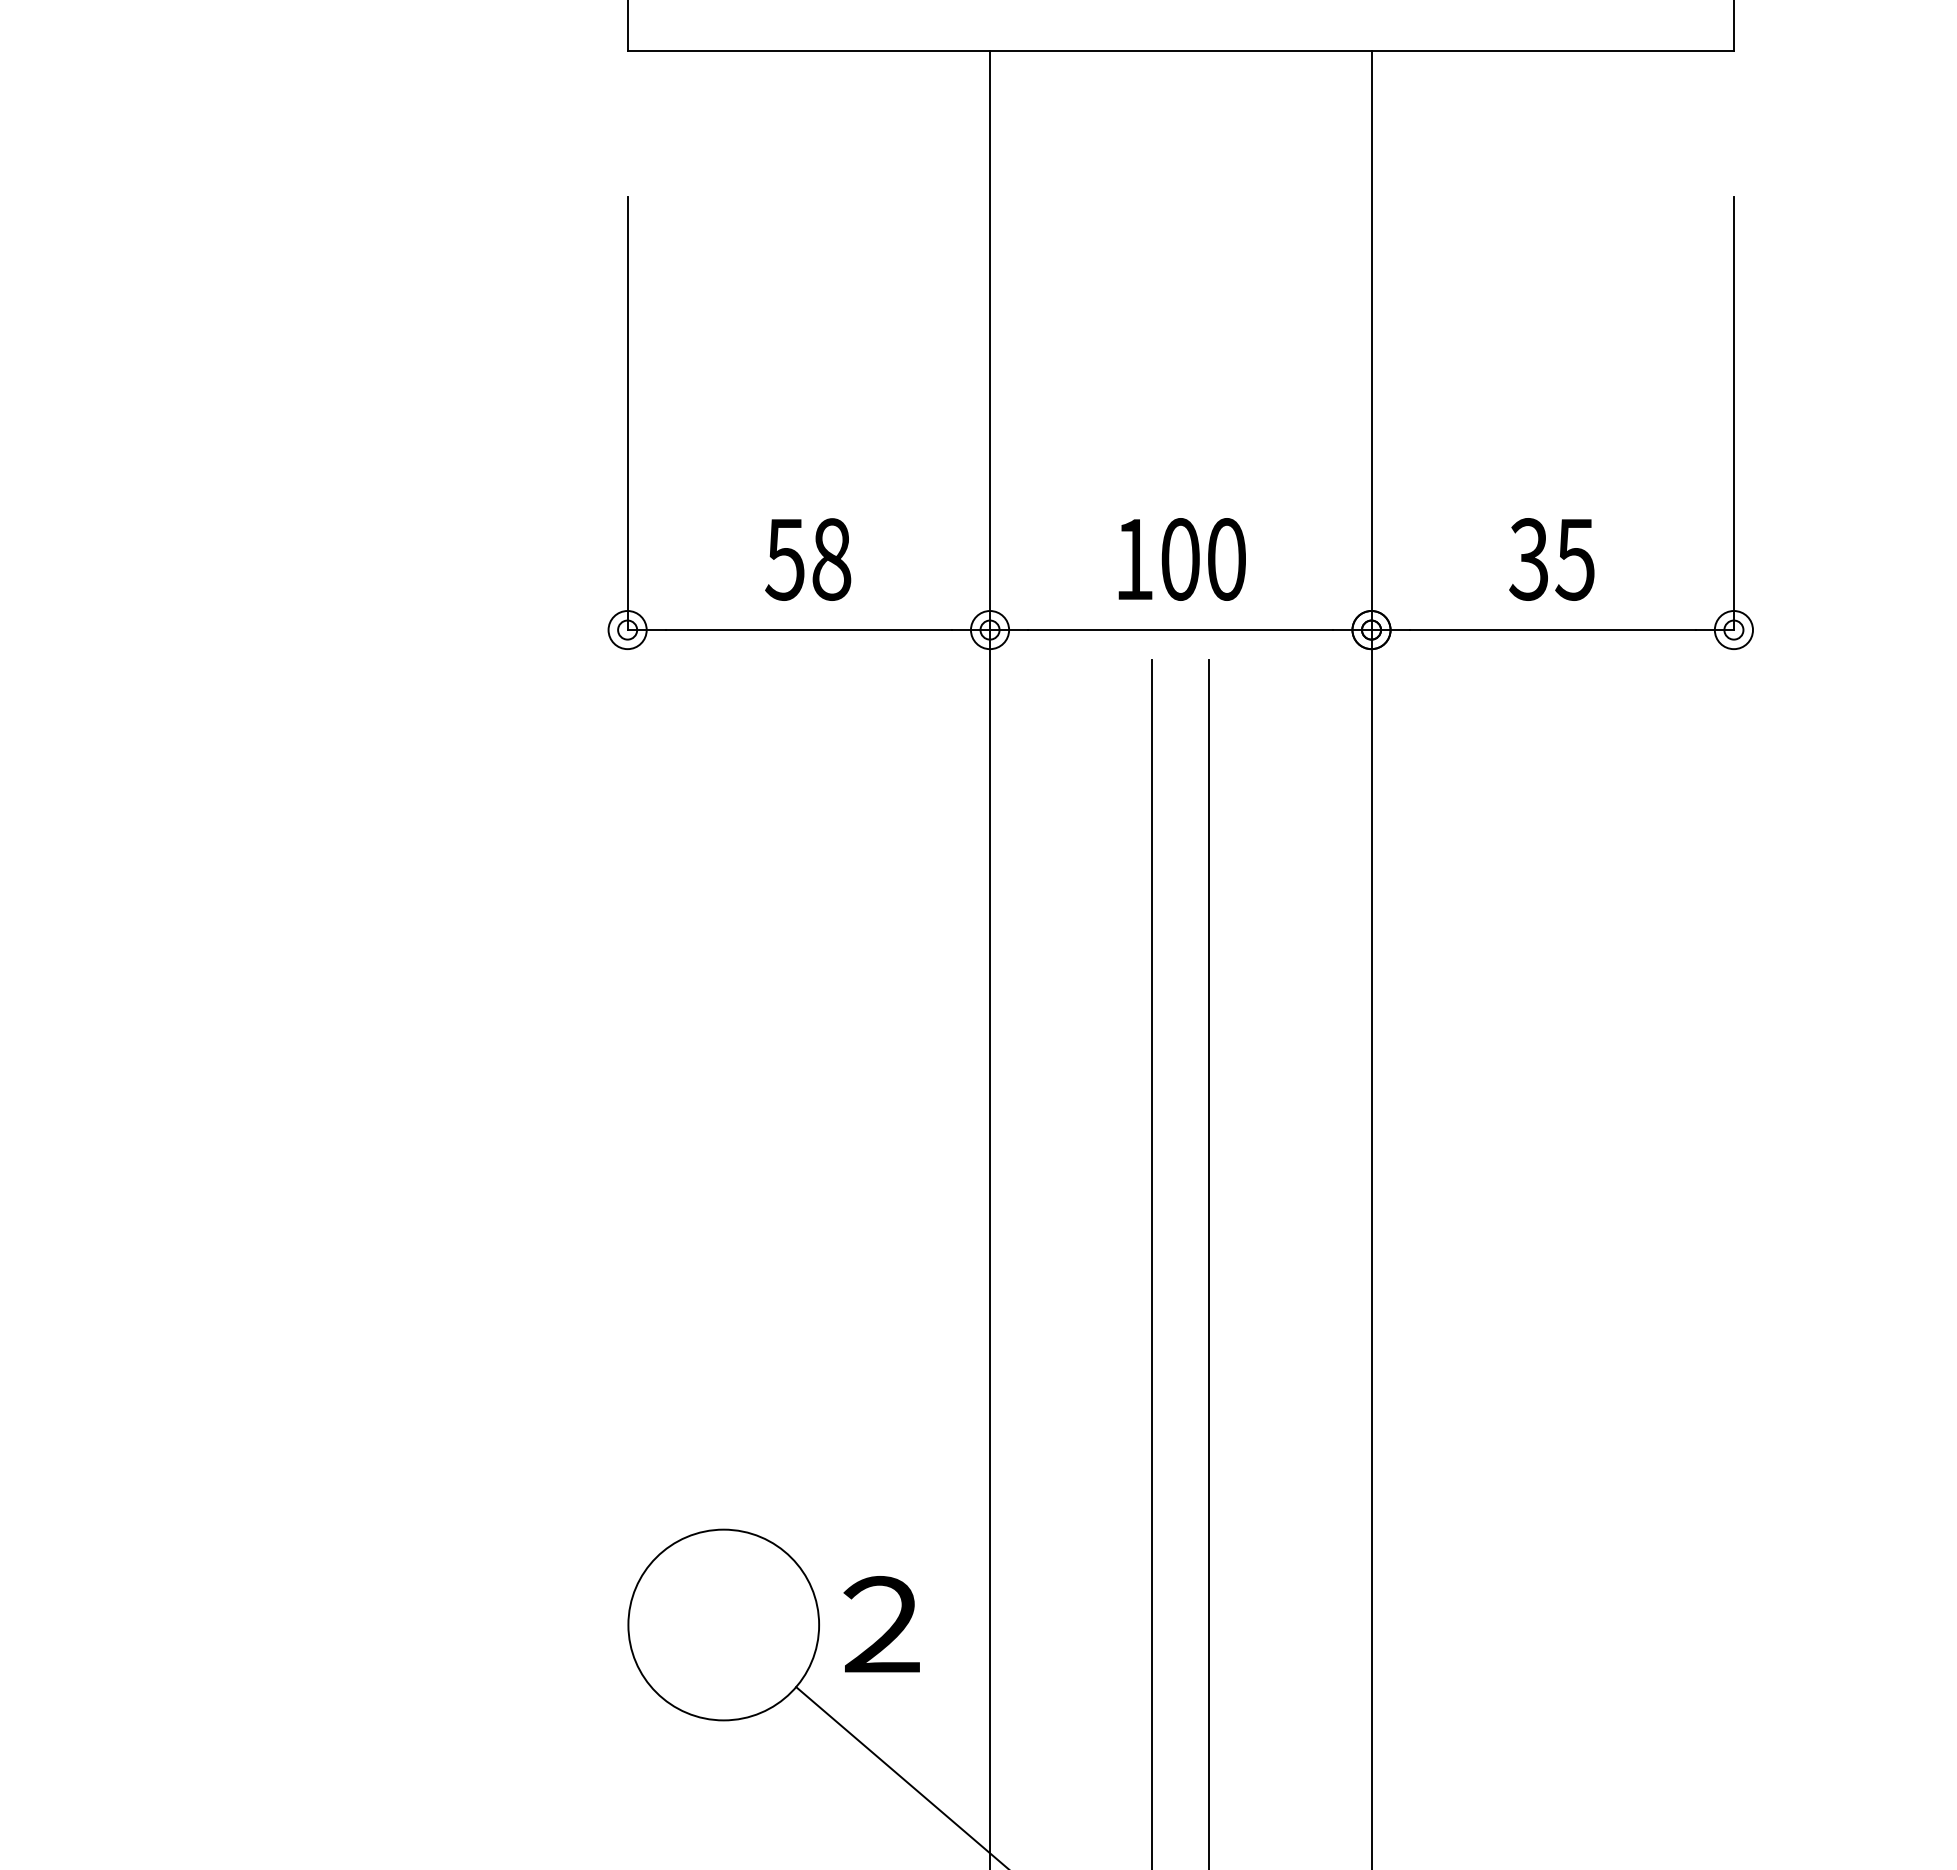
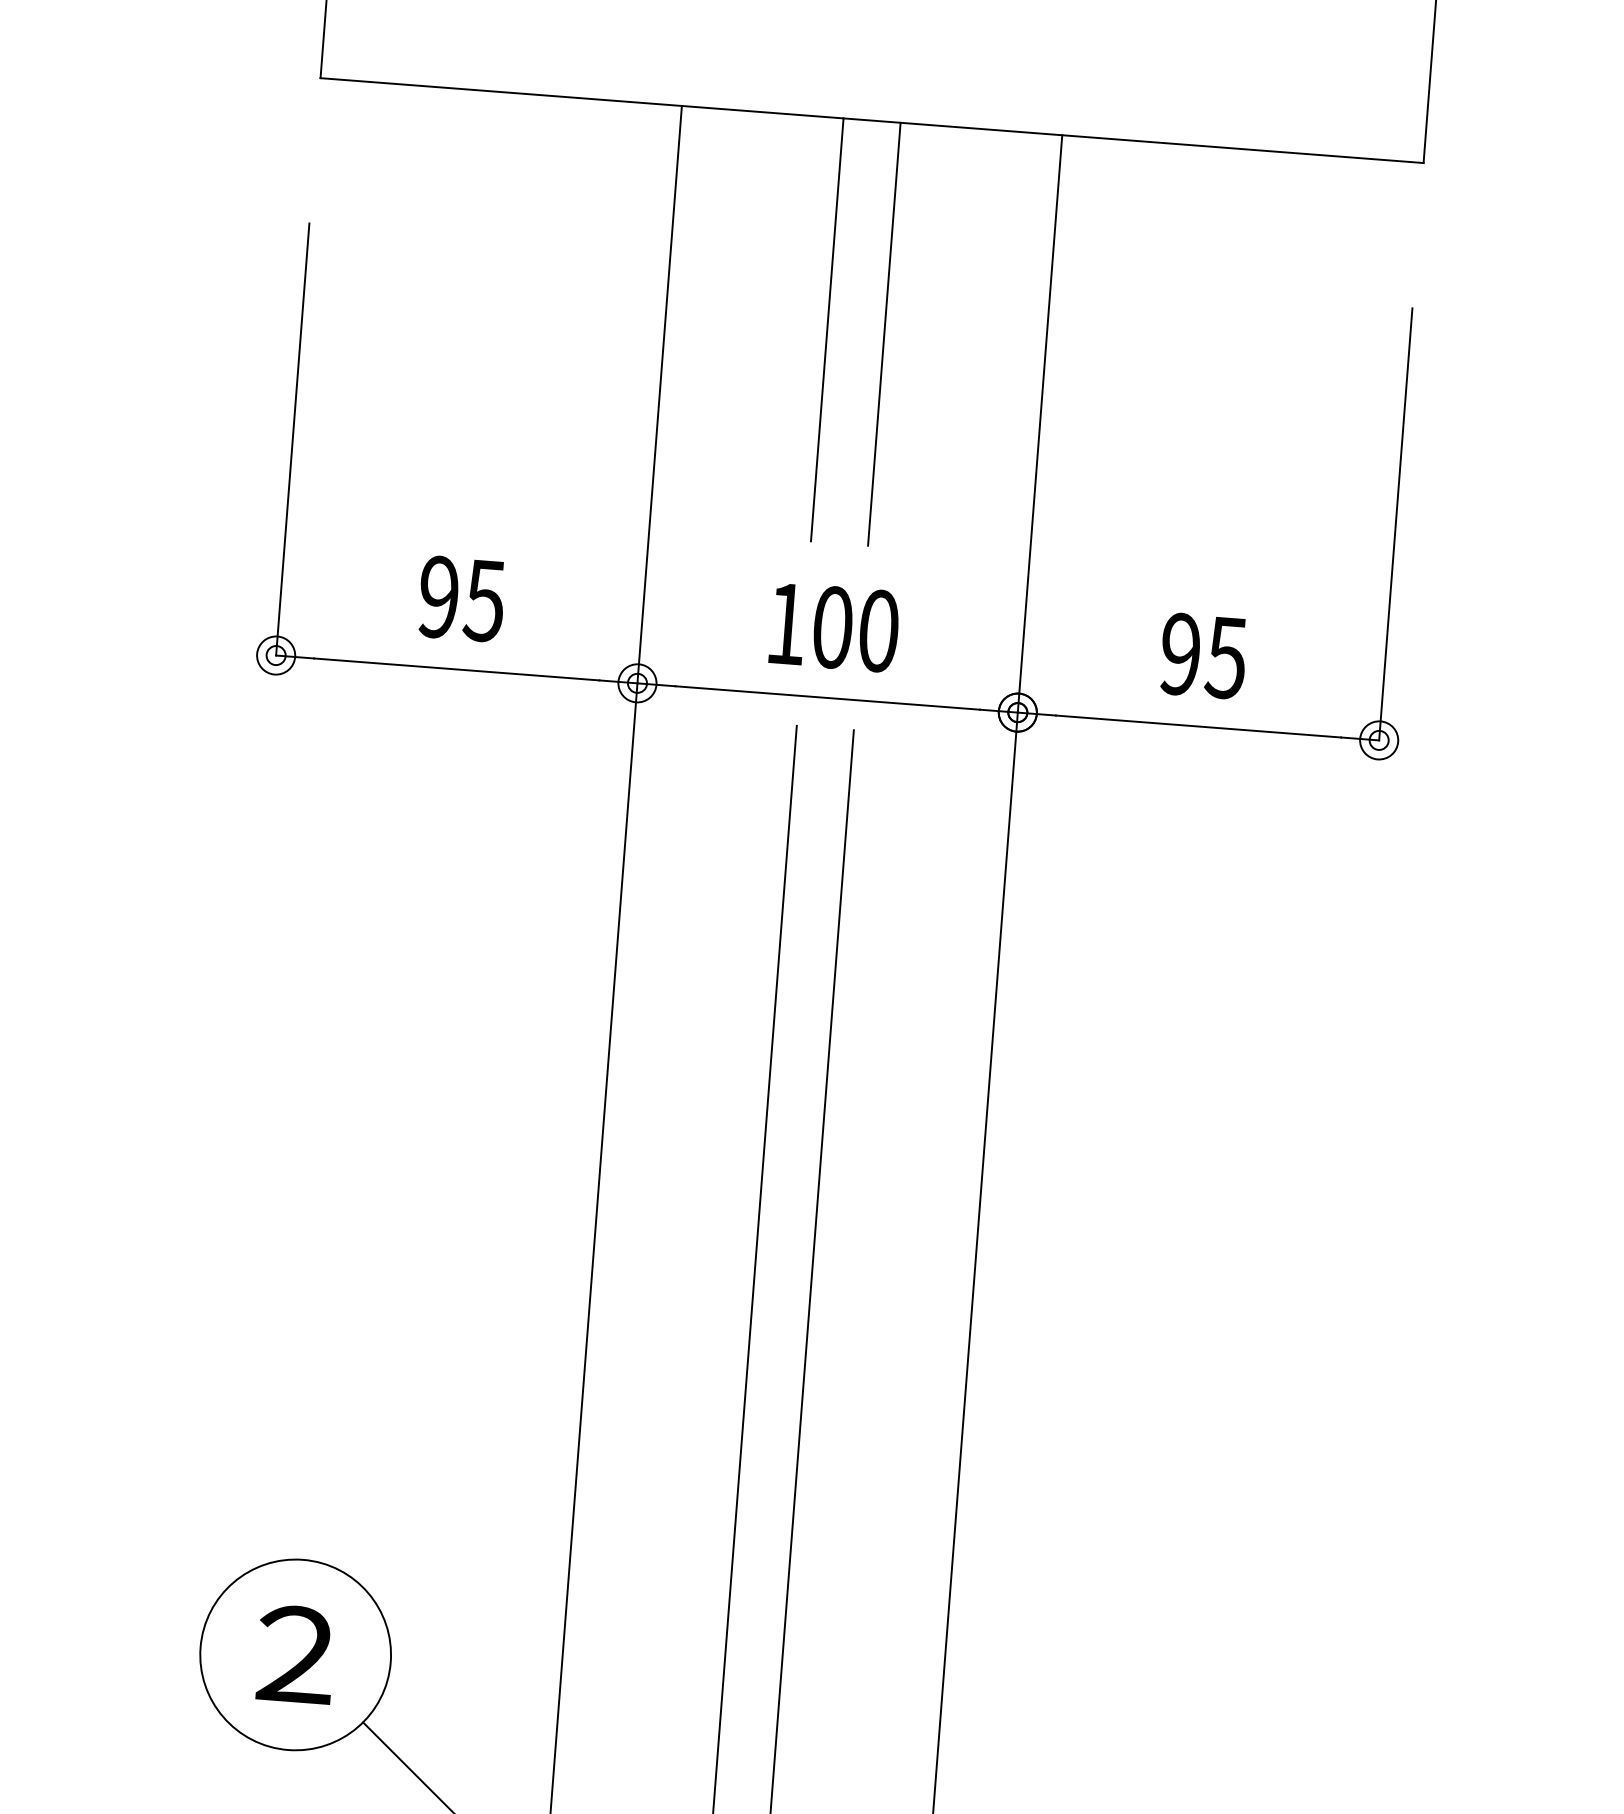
line: (1152, 263) -> (827, 330), added
line: (1209, 263) -> (884, 334), added
text: (808, 559) -> (461, 599), 58 -> 95
text: (1528, 559) -> (1179, 654), 35 -> 95
text: (881, 1624) -> (295, 1654), moved

